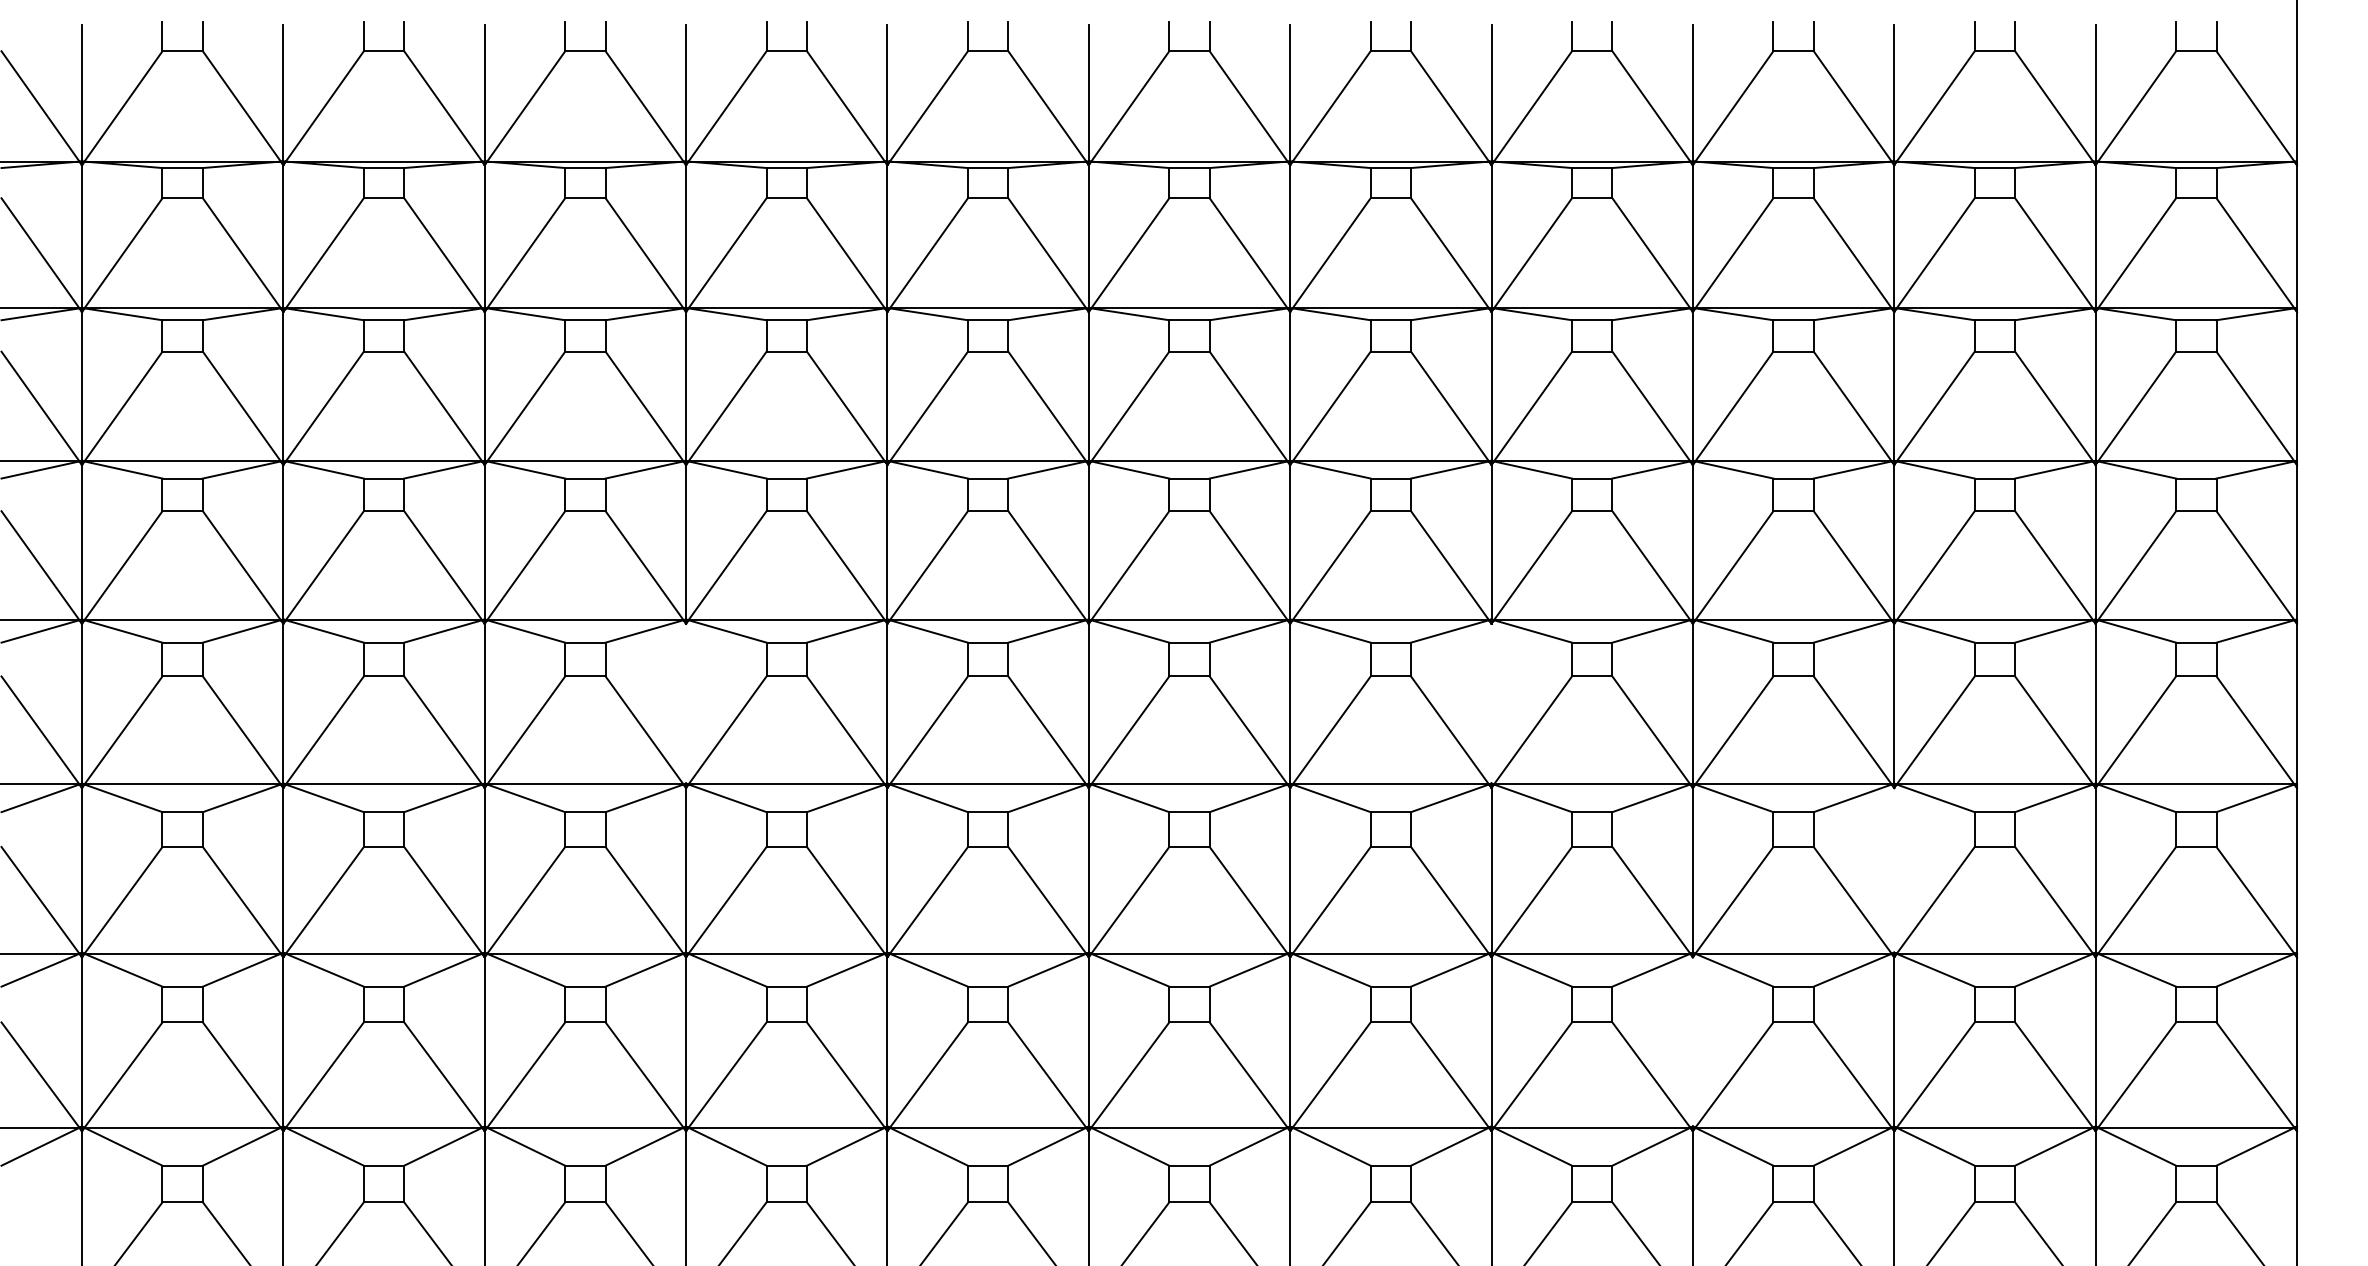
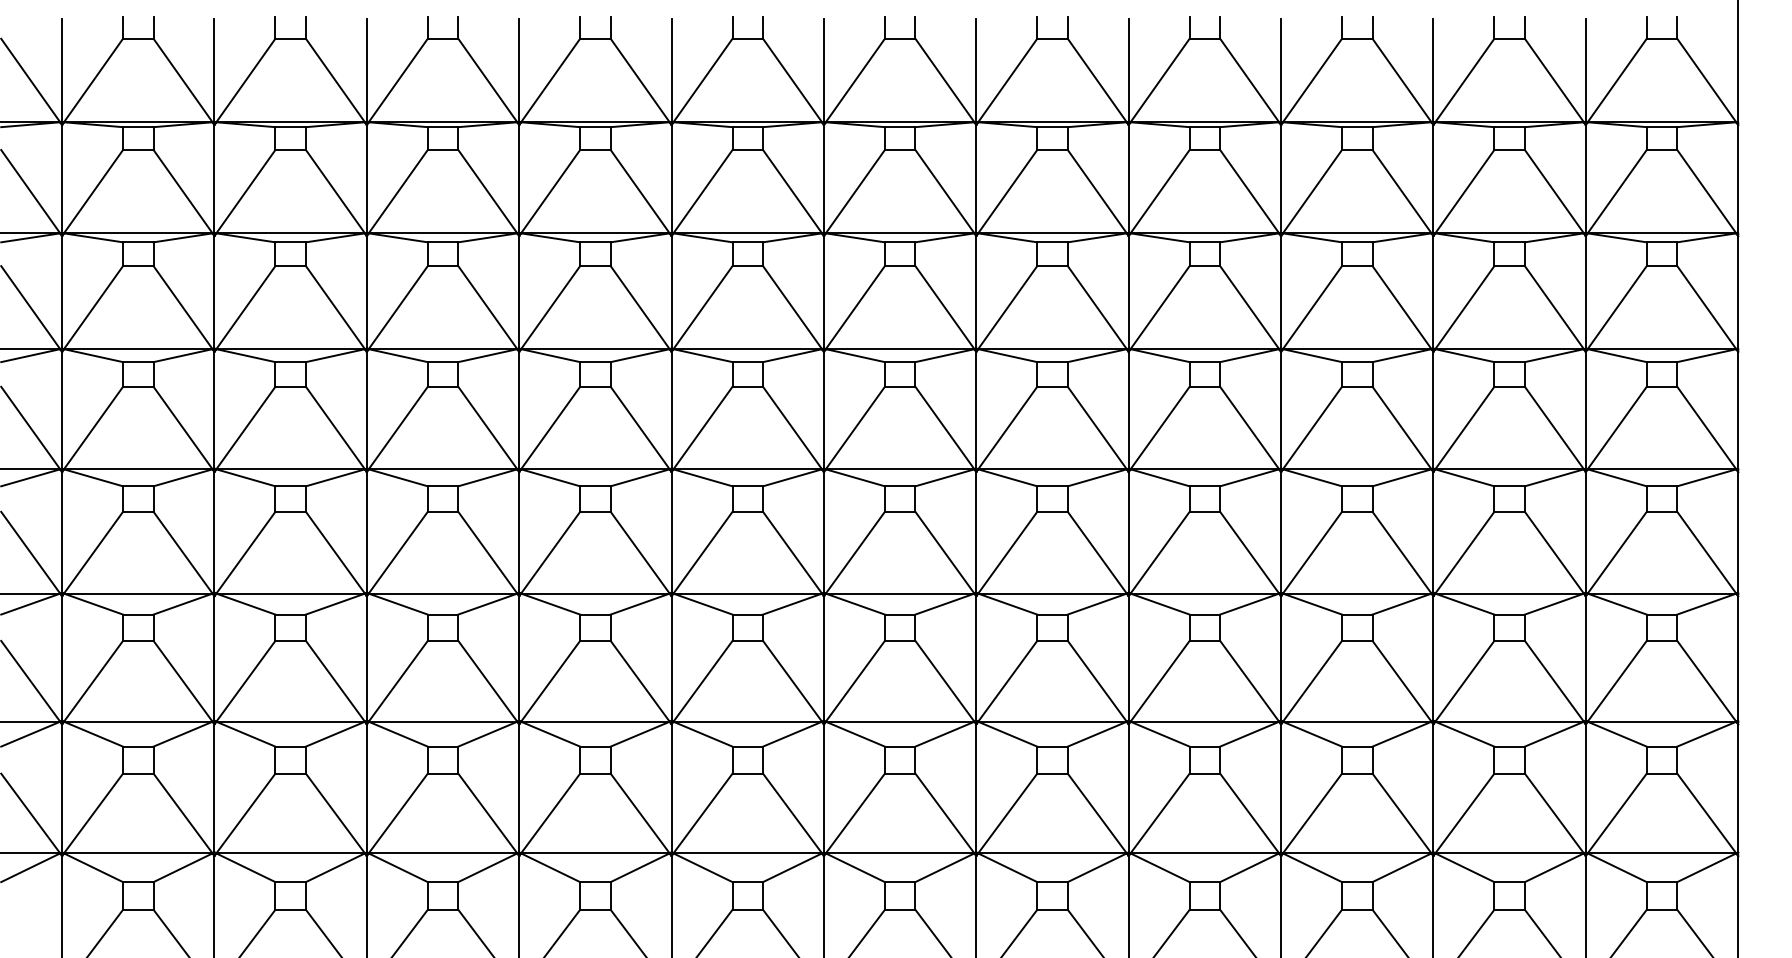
line: (686, 703) -> (519, 532), added
line: (1491, 703) -> (1128, 532), added
line: (1894, 870) -> (1433, 658), added
line: (1692, 1041) -> (1280, 788), added

